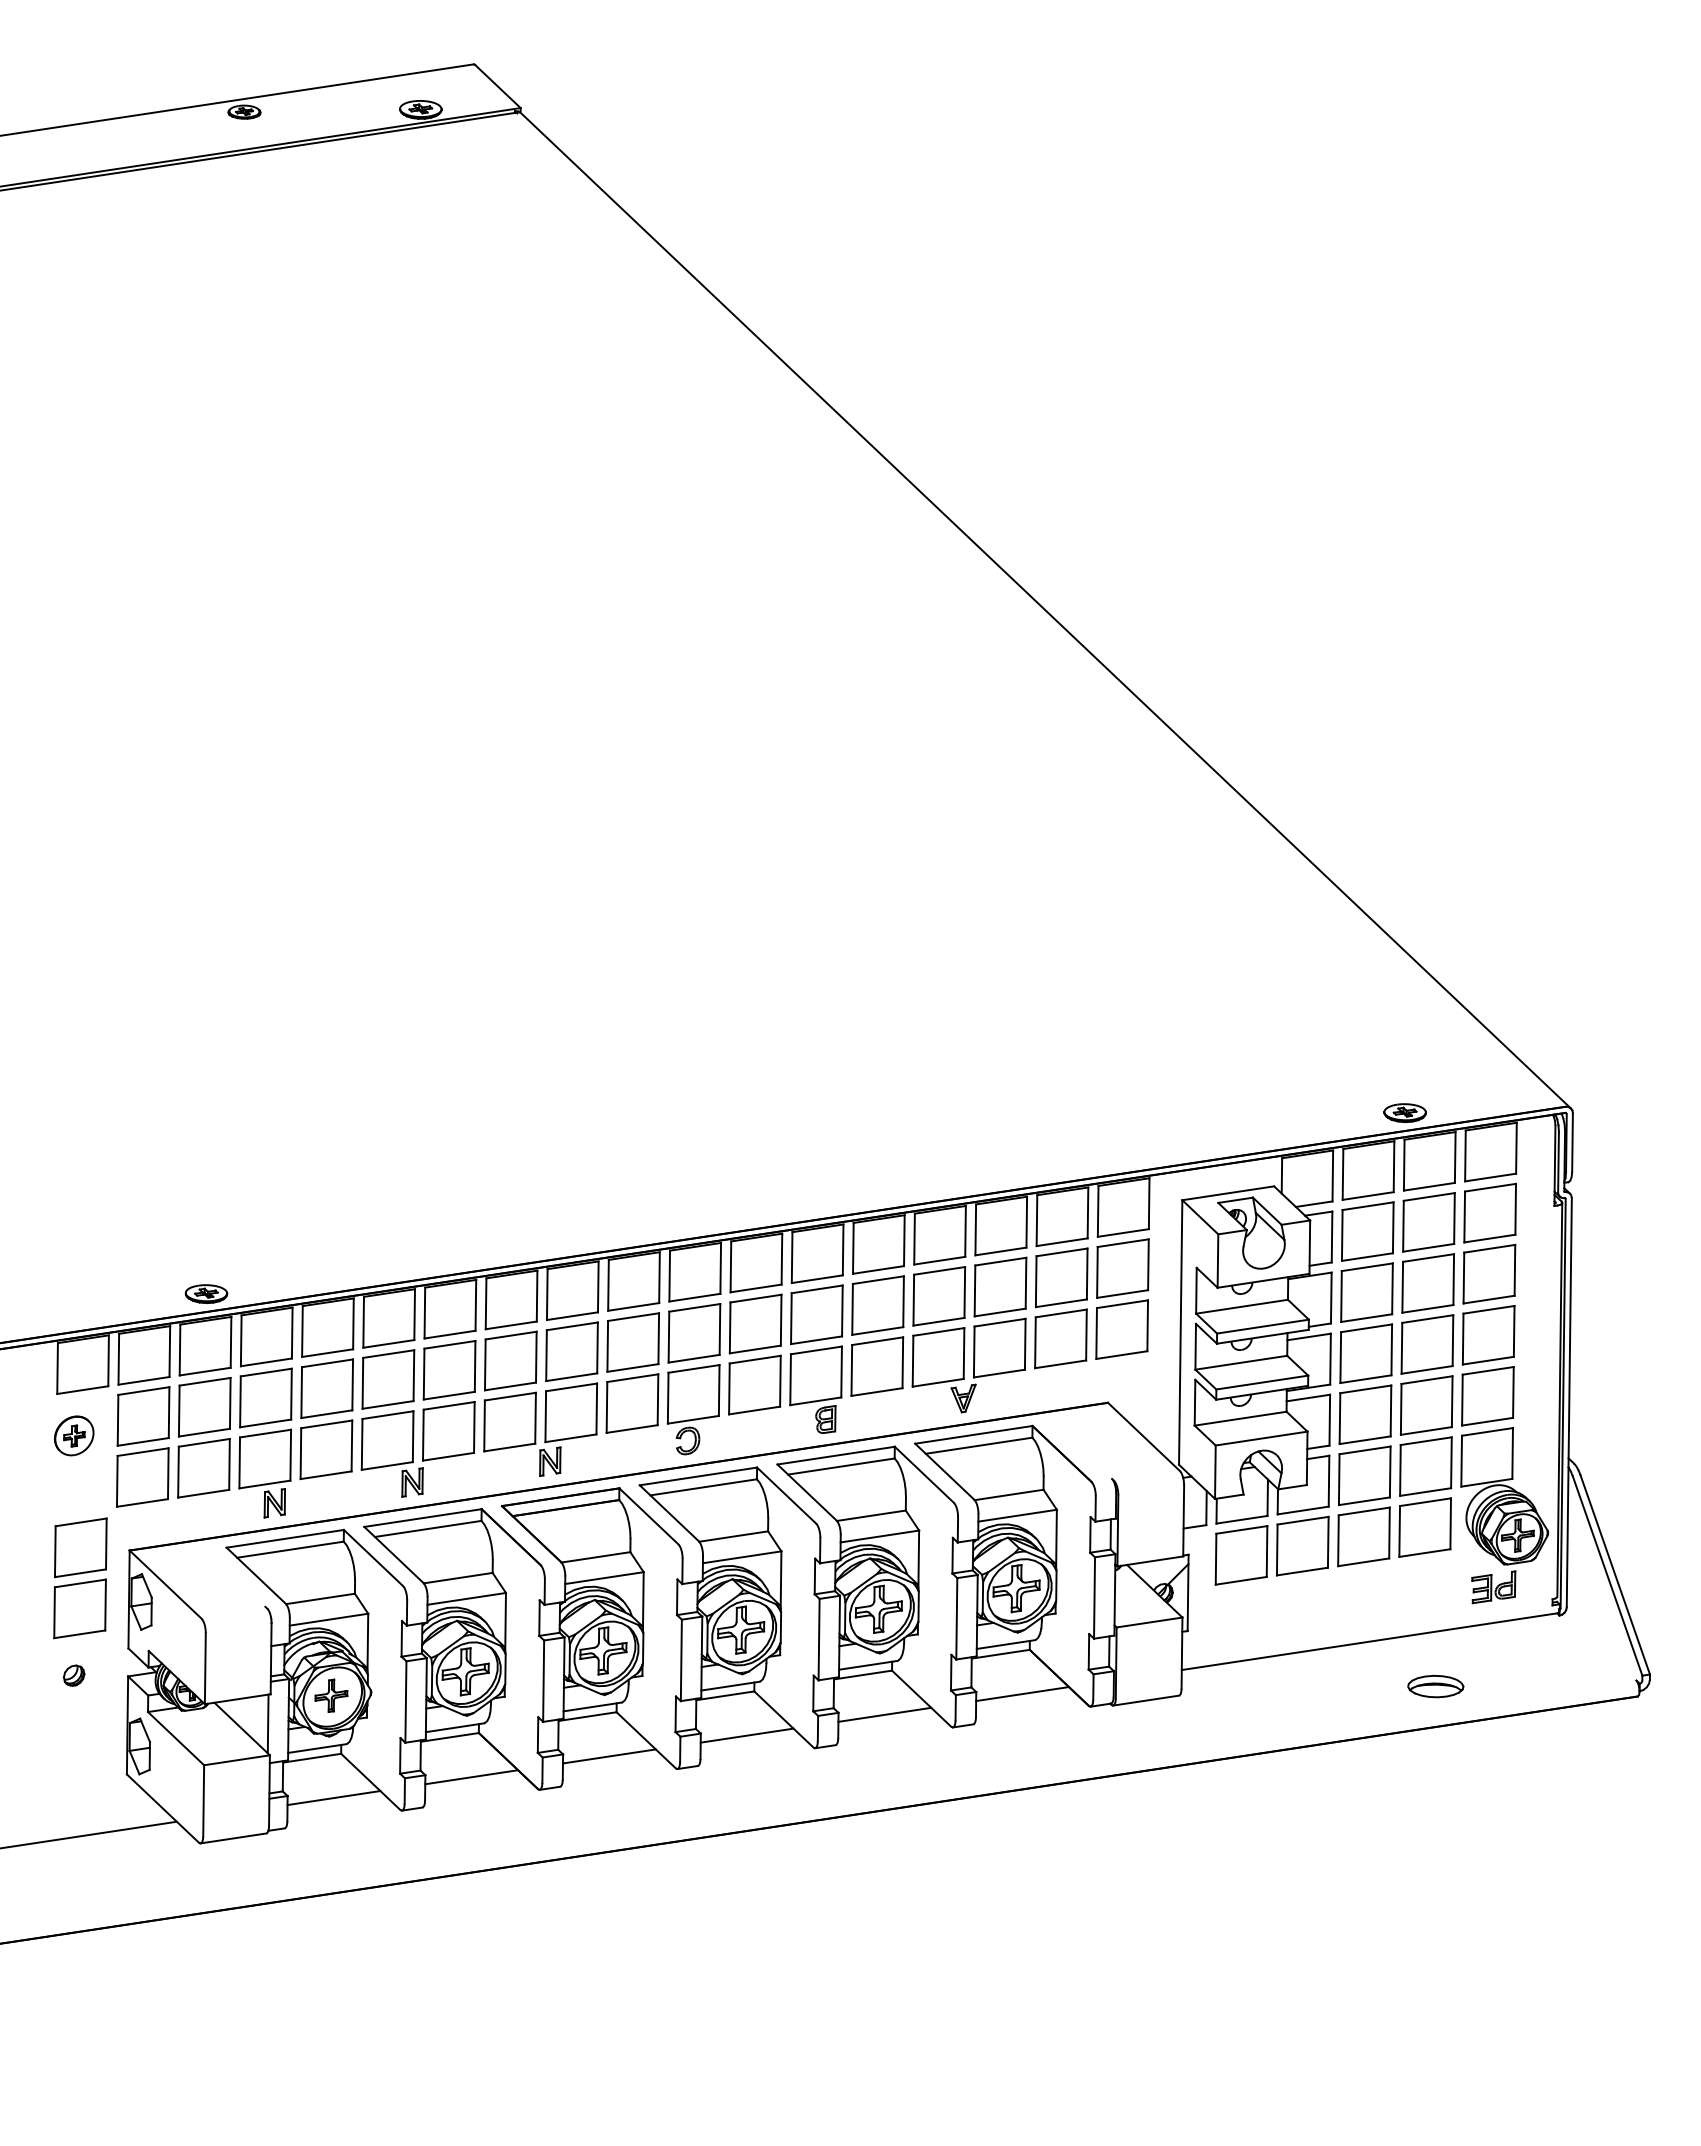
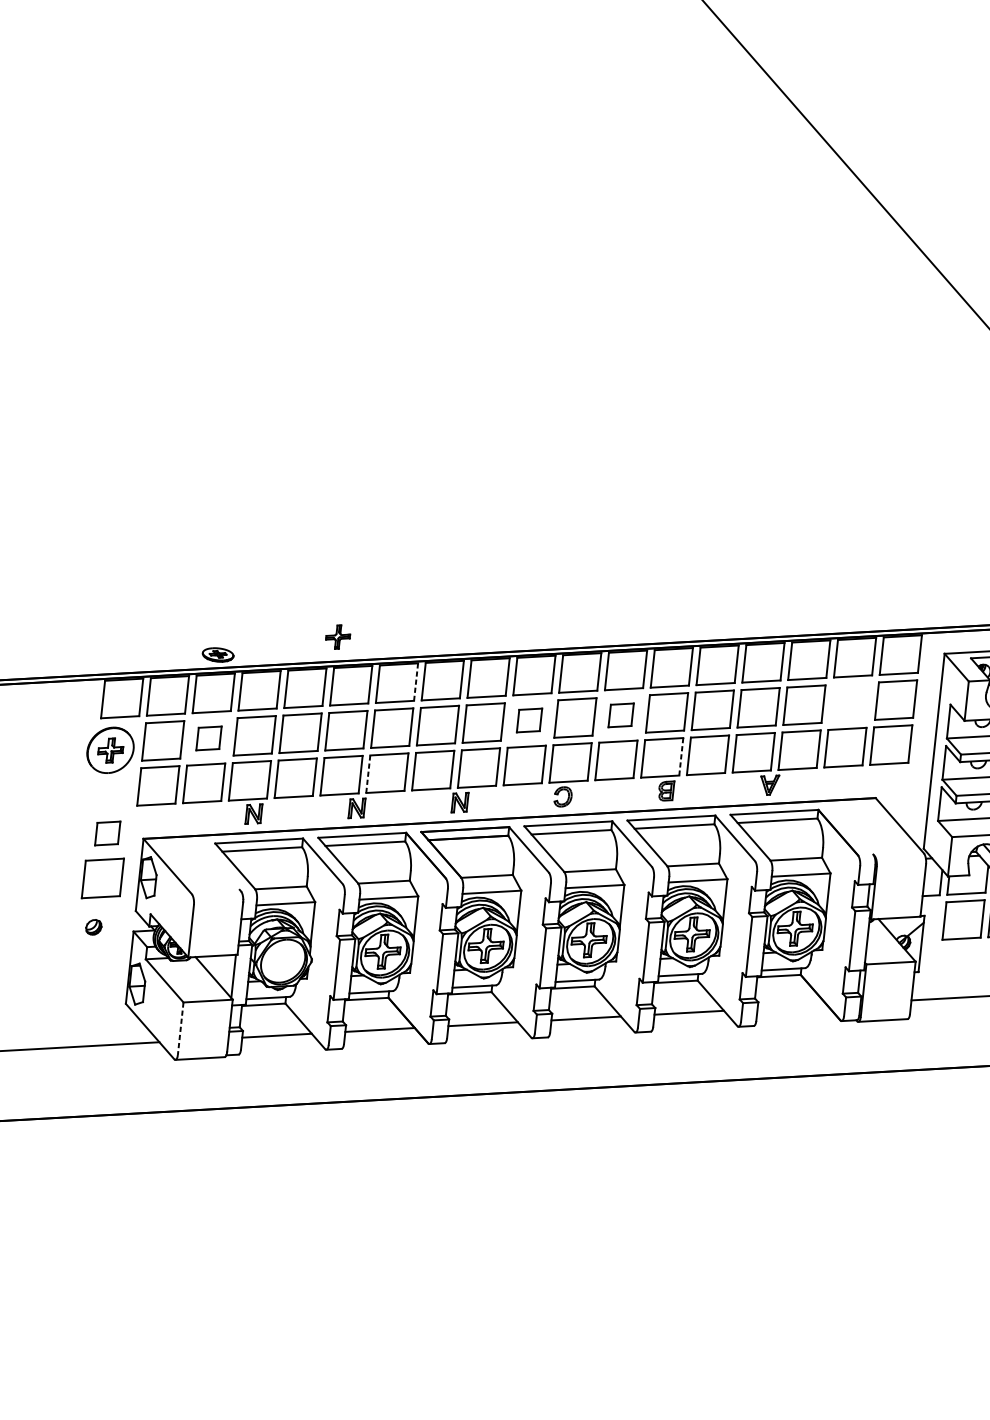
part: (1061, 1277) -> (850, 702), removed
line: (475, 1305) -> (415, 682), solid -> dashed
part: (755, 1323) -> (621, 715), size x0.6
part: (632, 1342) -> (529, 720), size x0.6
line: (841, 1372) -> (681, 757), solid -> dashed
part: (204, 1407) -> (208, 738), size x0.6
line: (423, 1434) -> (368, 773), solid -> dashed
part: (74, 1435) -> (110, 750), size x1.6
part: (80, 1547) -> (107, 833), size x0.6
line: (1022, 1694) -> (792, 1007), removed
part: (331, 1695) -> (338, 636), moved
line: (203, 1800) -> (180, 1028), solid -> dashed

